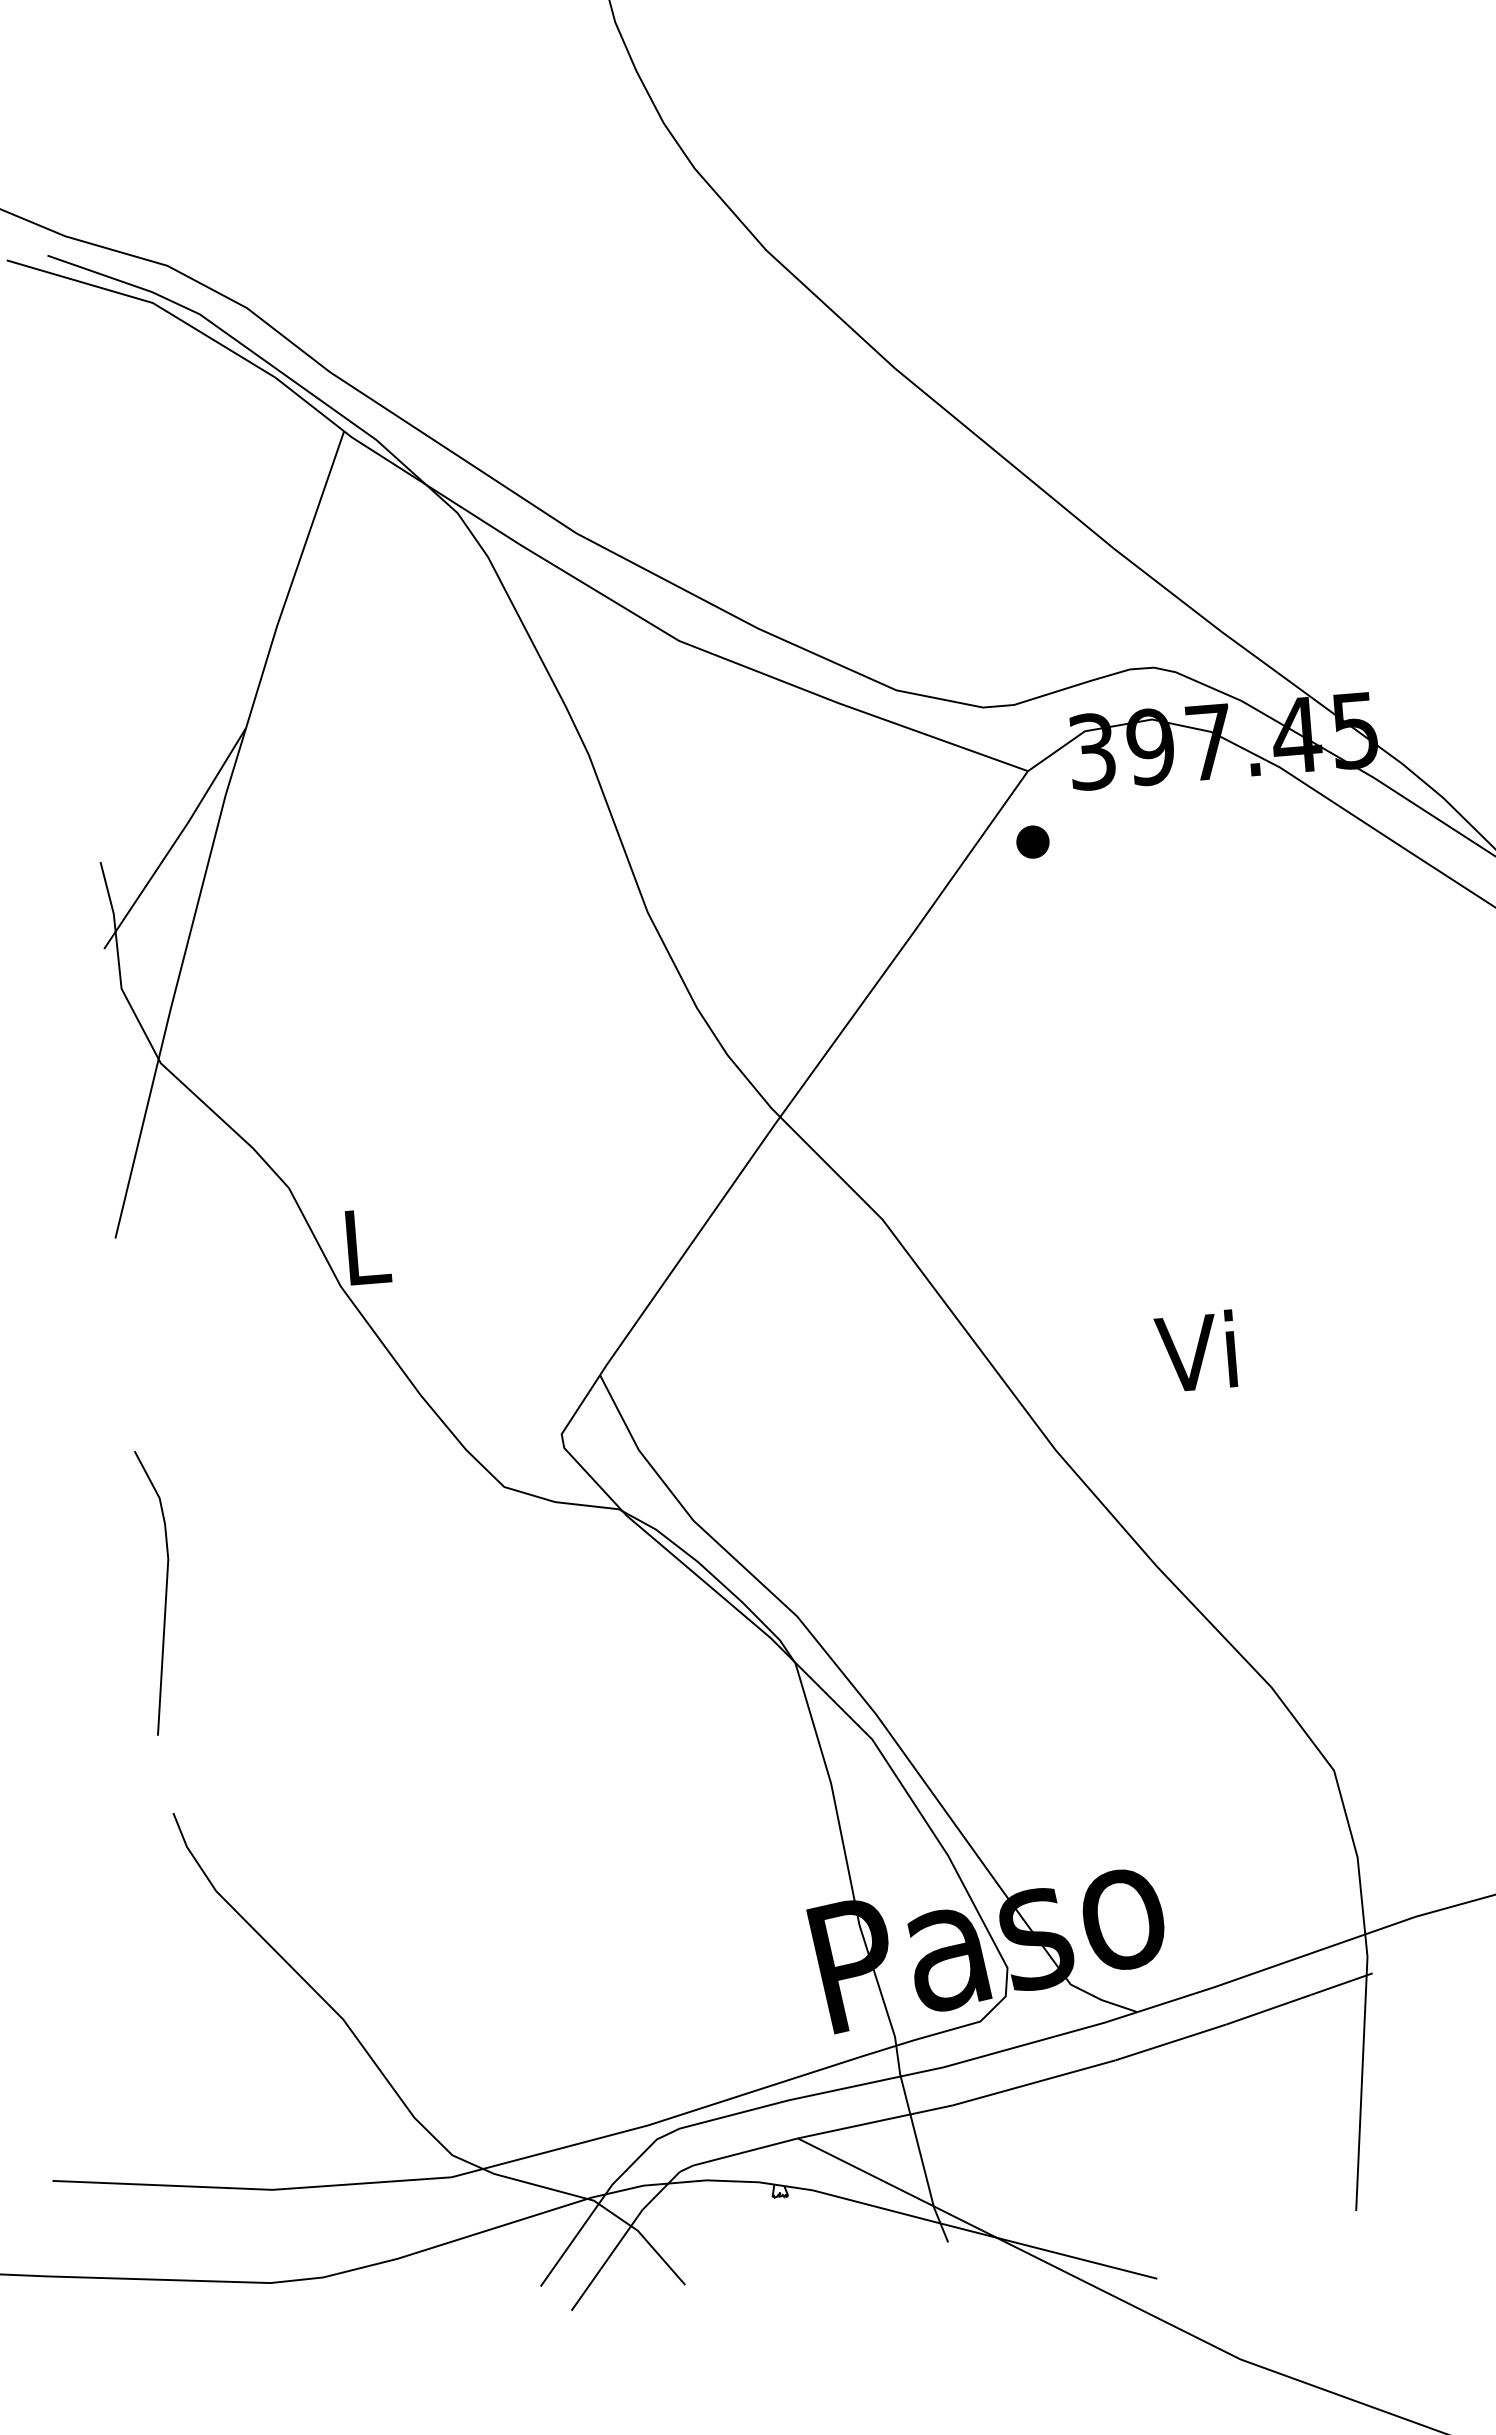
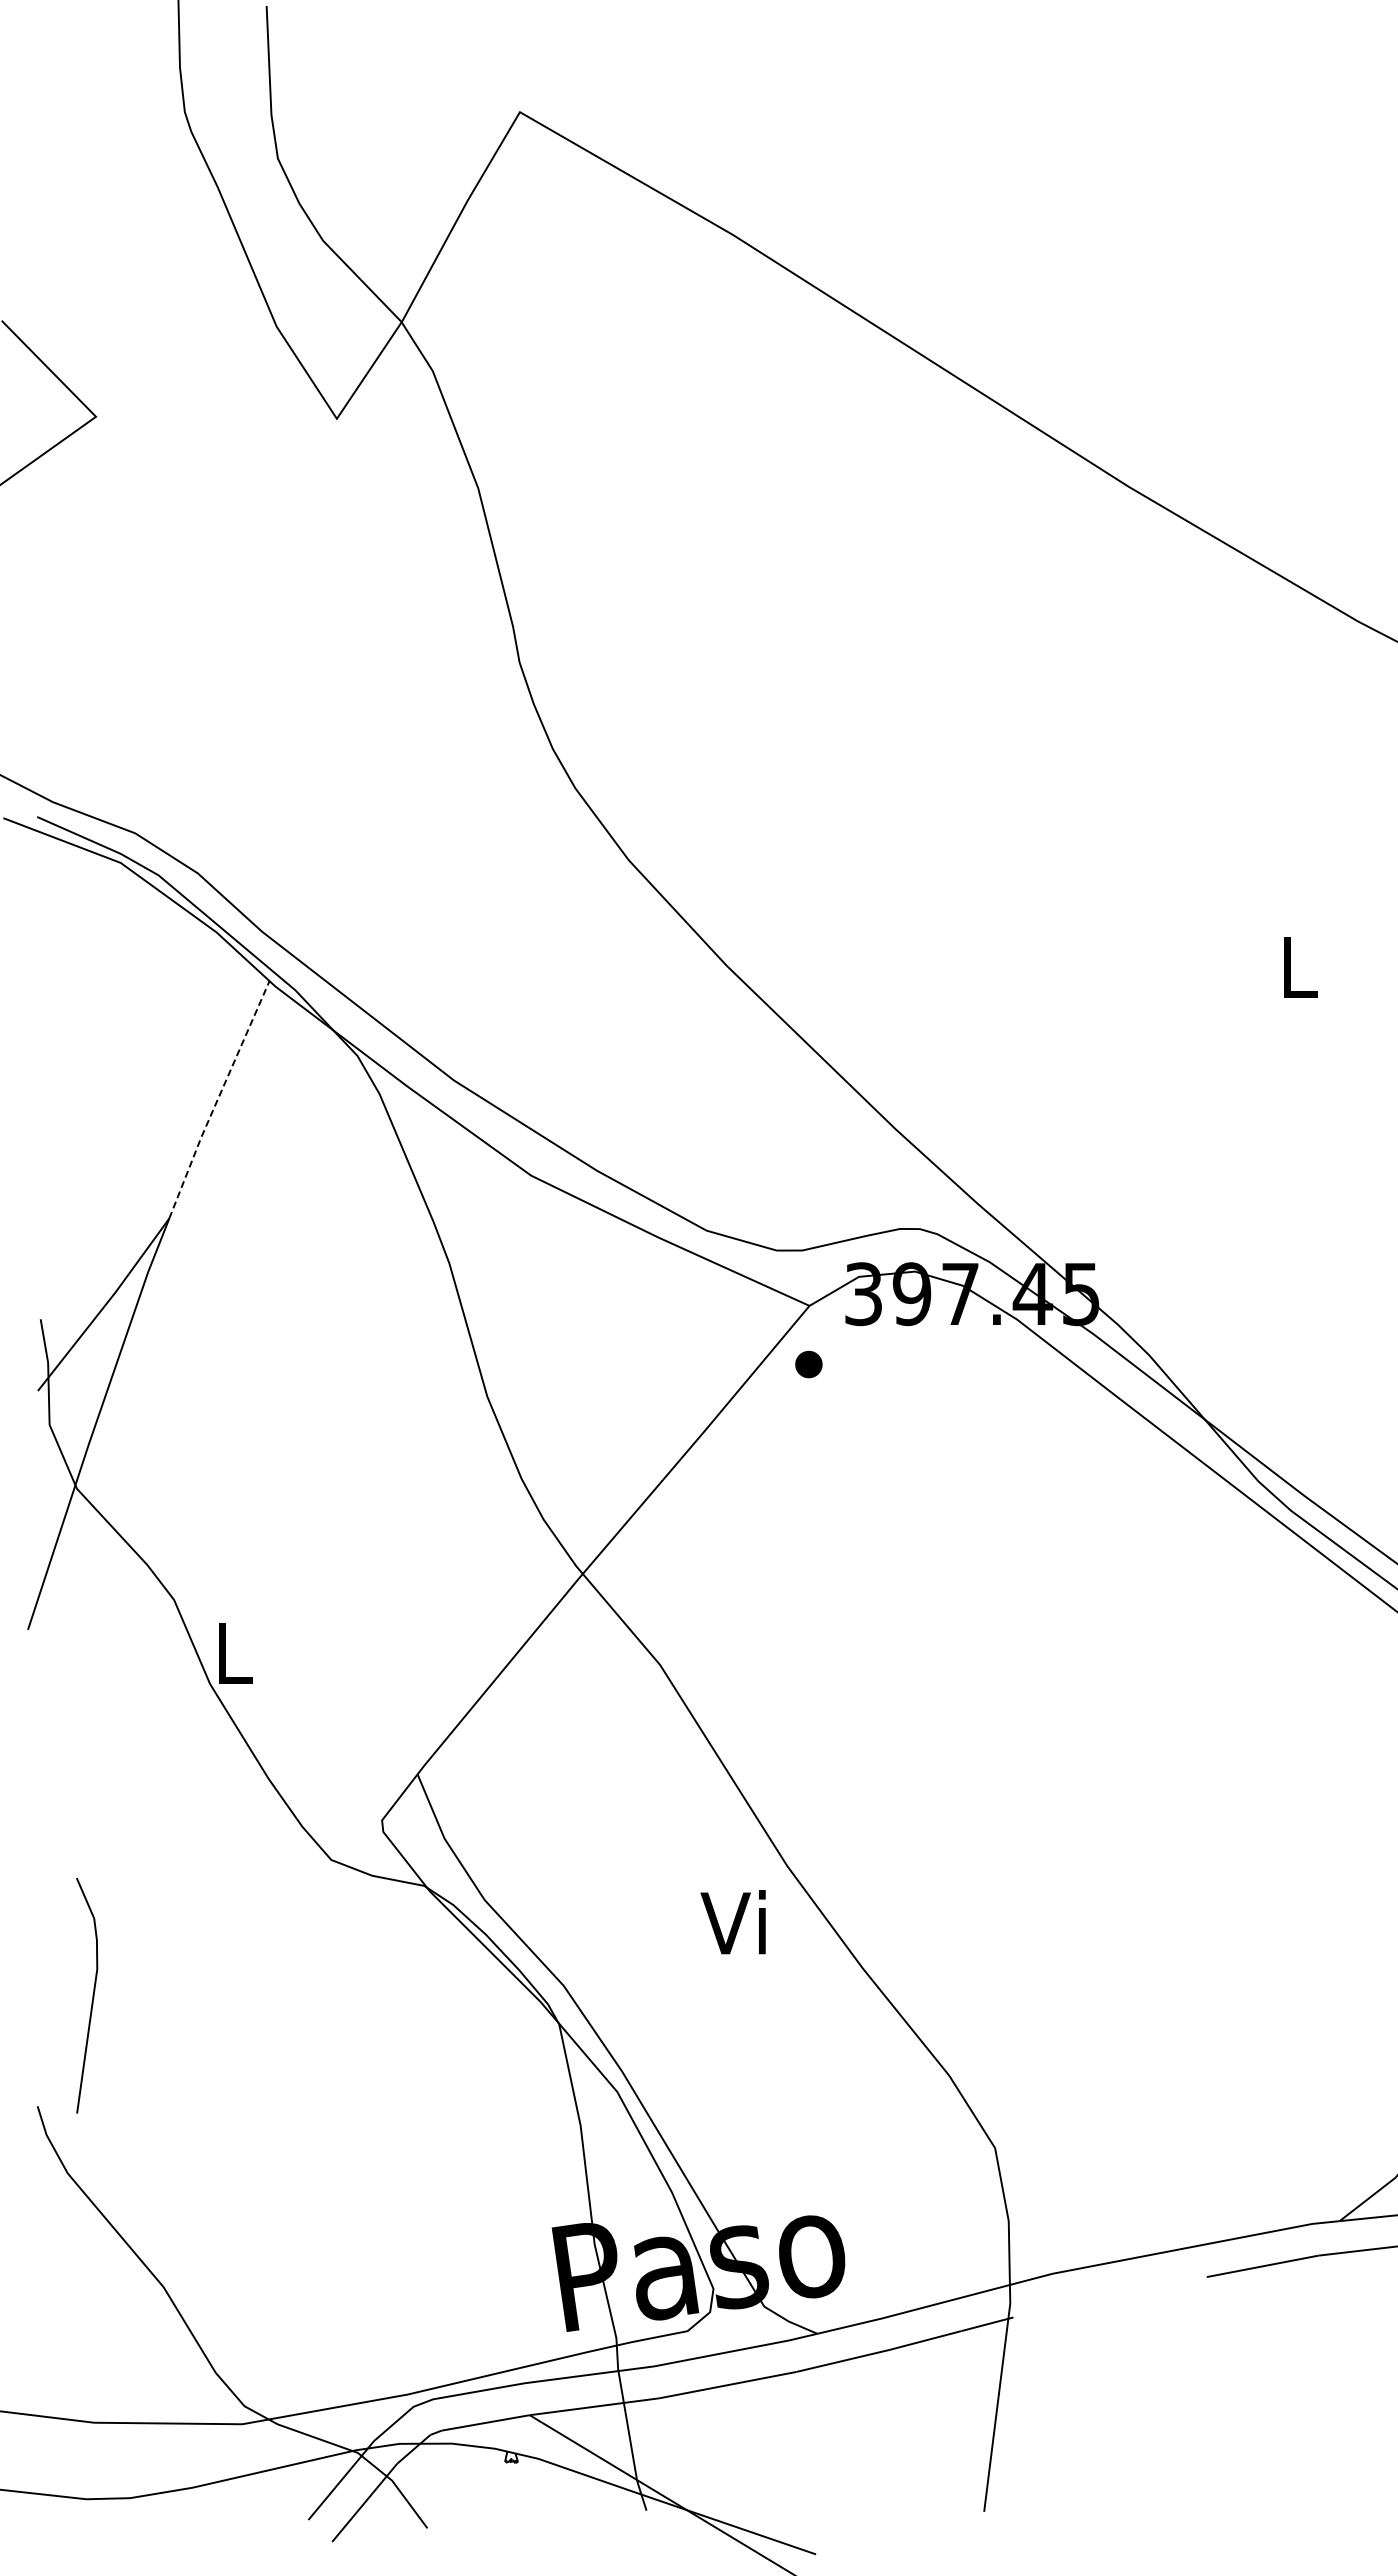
line: (292, 579) -> (217, 1099), solid -> dashed
text: (1195, 1351) -> (732, 1922), moved
line: (165, 1591) -> (92, 1995), moved

